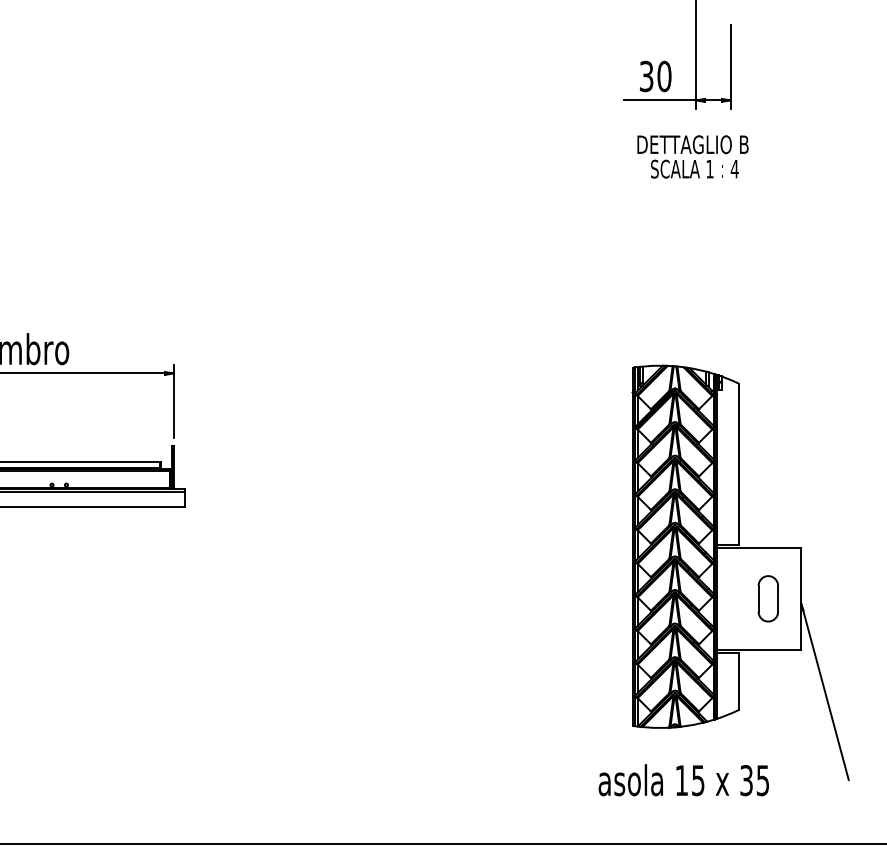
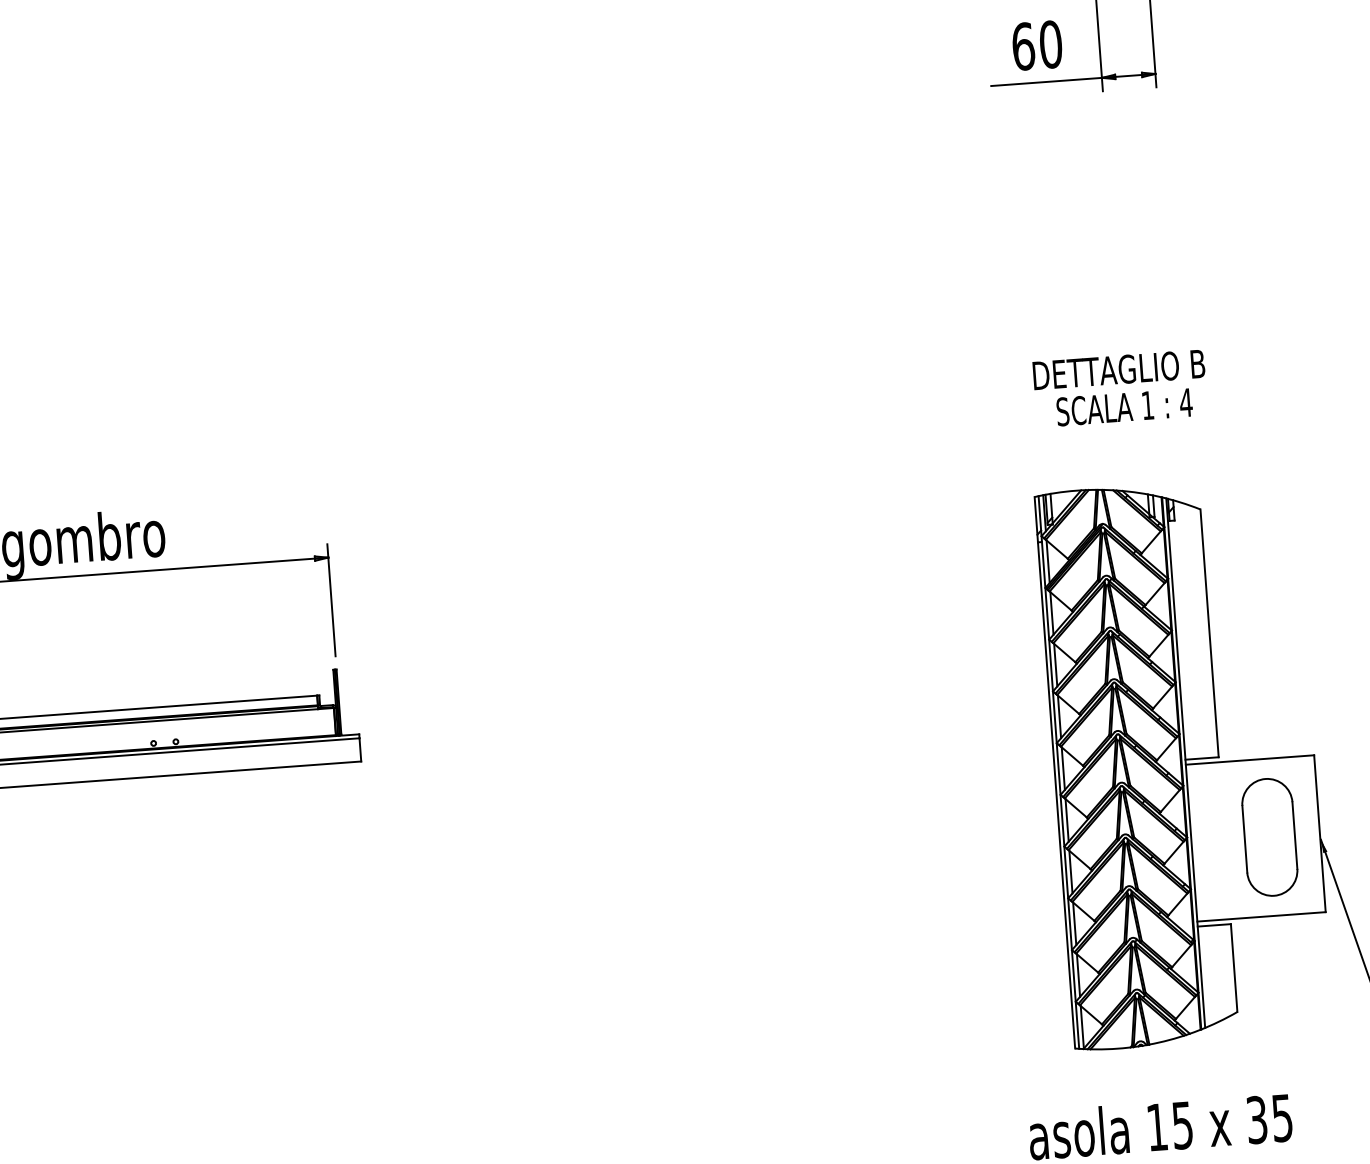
text: (646, 76) -> (1023, 46), 30 -> 60
text: (692, 156) -> (1119, 388), moved
part: (768, 598) -> (1270, 836), size x1.67

